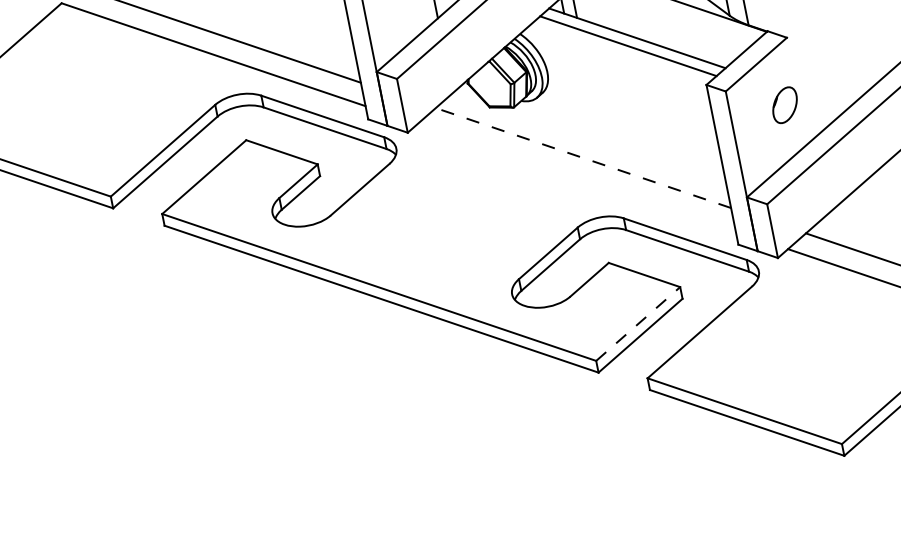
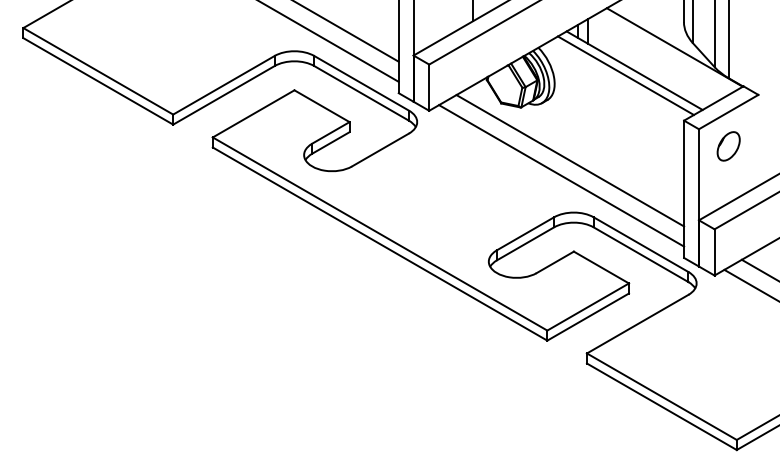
part: (784, 105) -> (728, 146), moved
line: (582, 157) -> (569, 160), dashed -> solid
line: (576, 177) -> (561, 175), added
line: (638, 323) -> (588, 306), dashed -> solid

